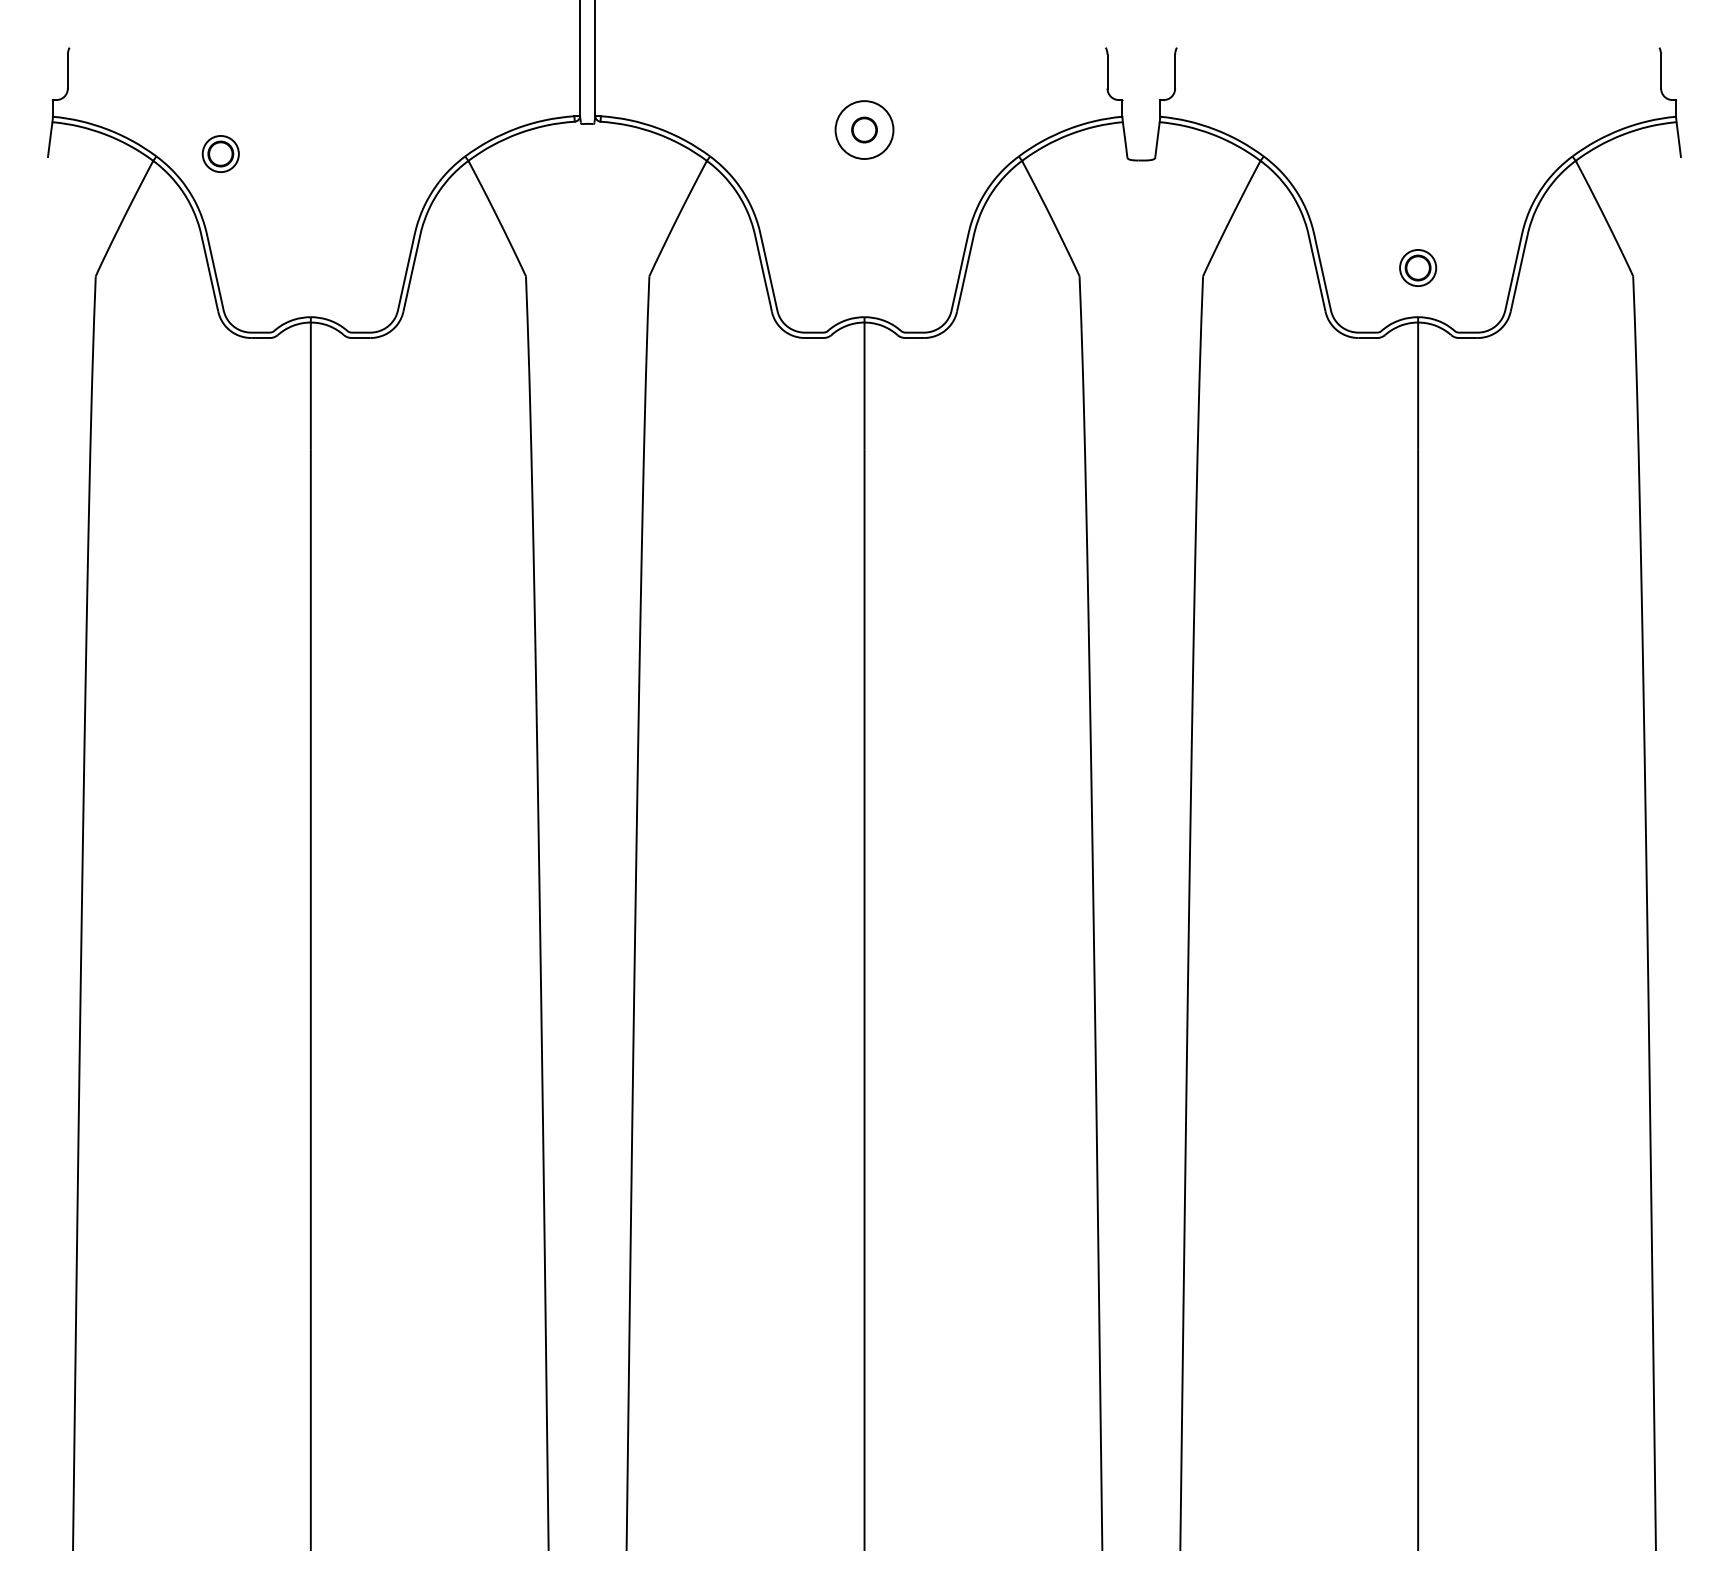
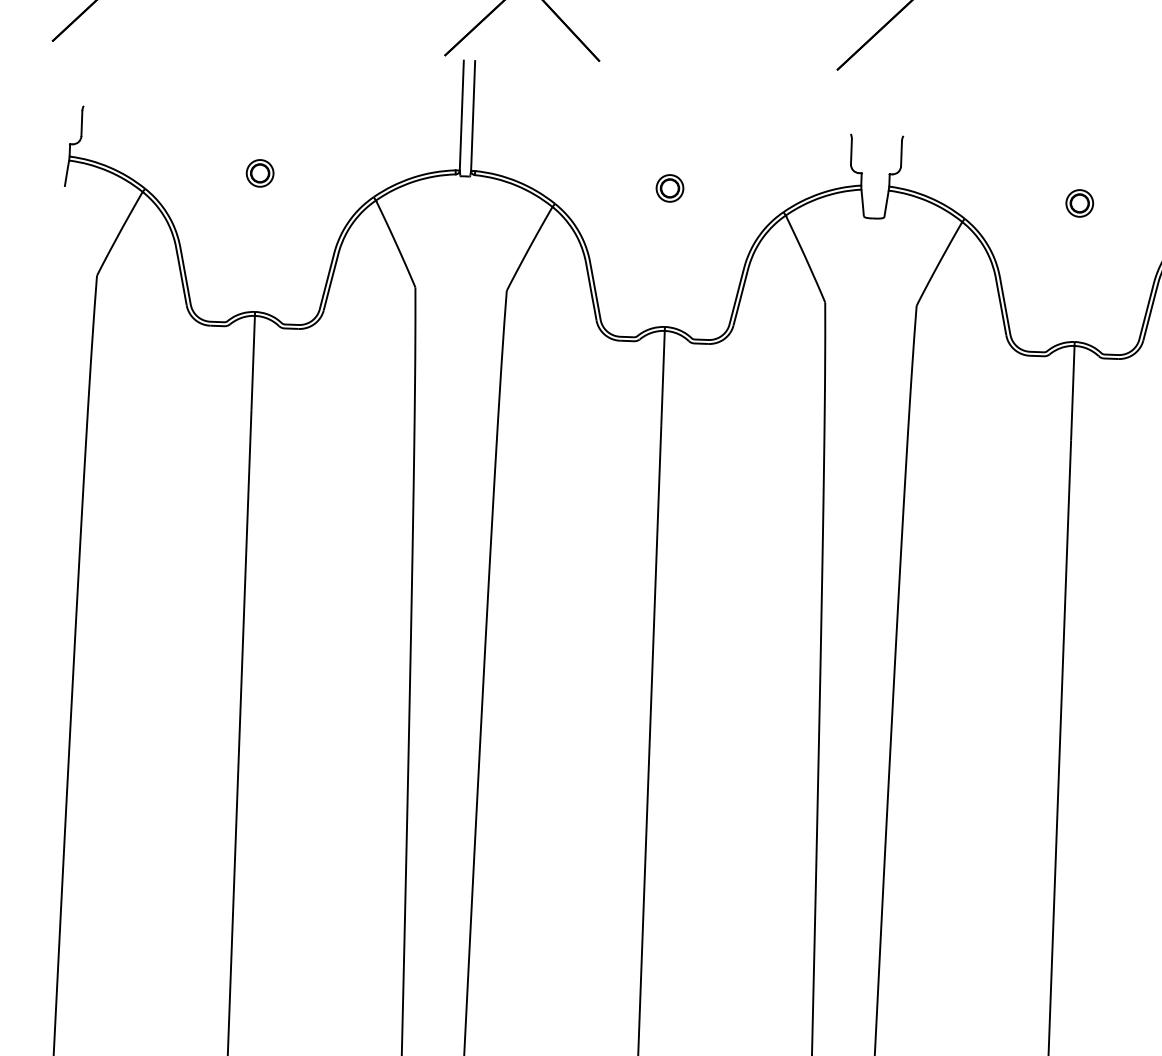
circle: (864, 129) -> (670, 188), size x0.62
part: (220, 153) -> (259, 173), moved
part: (1418, 267) -> (1080, 203), moved

